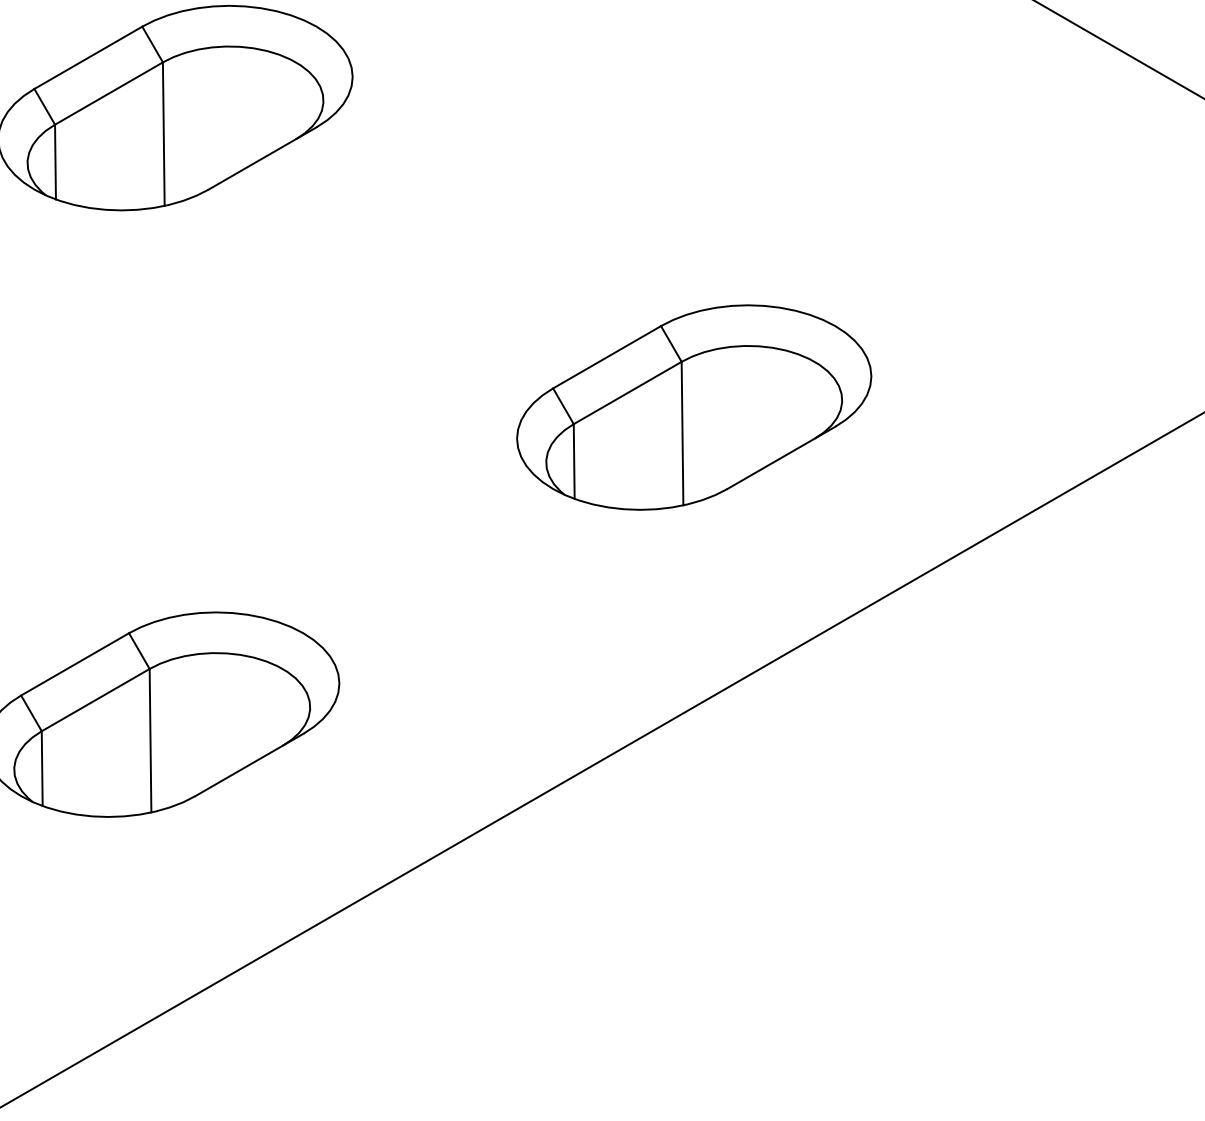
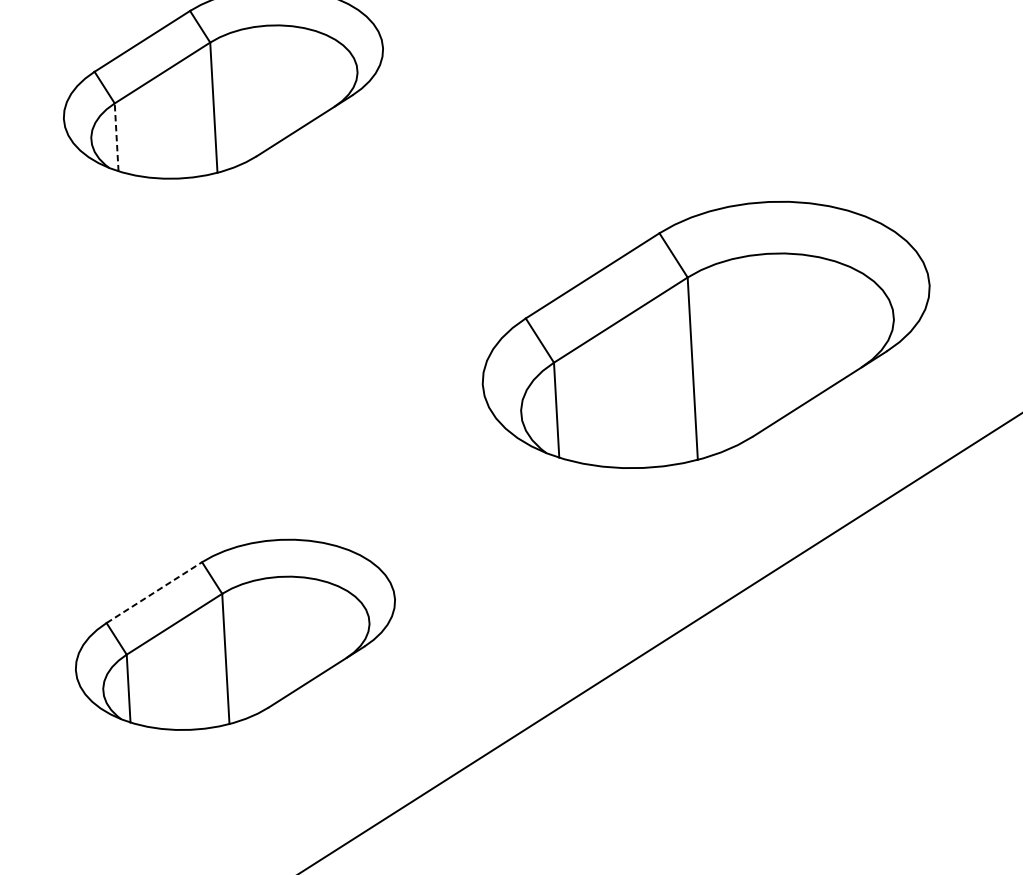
line: (55, 161) -> (116, 136), solid -> dashed
part: (694, 407) -> (706, 334), size x1.4
line: (75, 664) -> (154, 592), solid -> dashed

